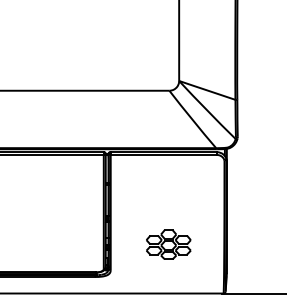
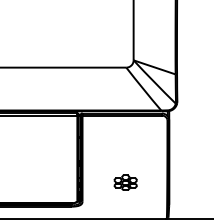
part: (168, 244) -> (125, 182), size x0.7

